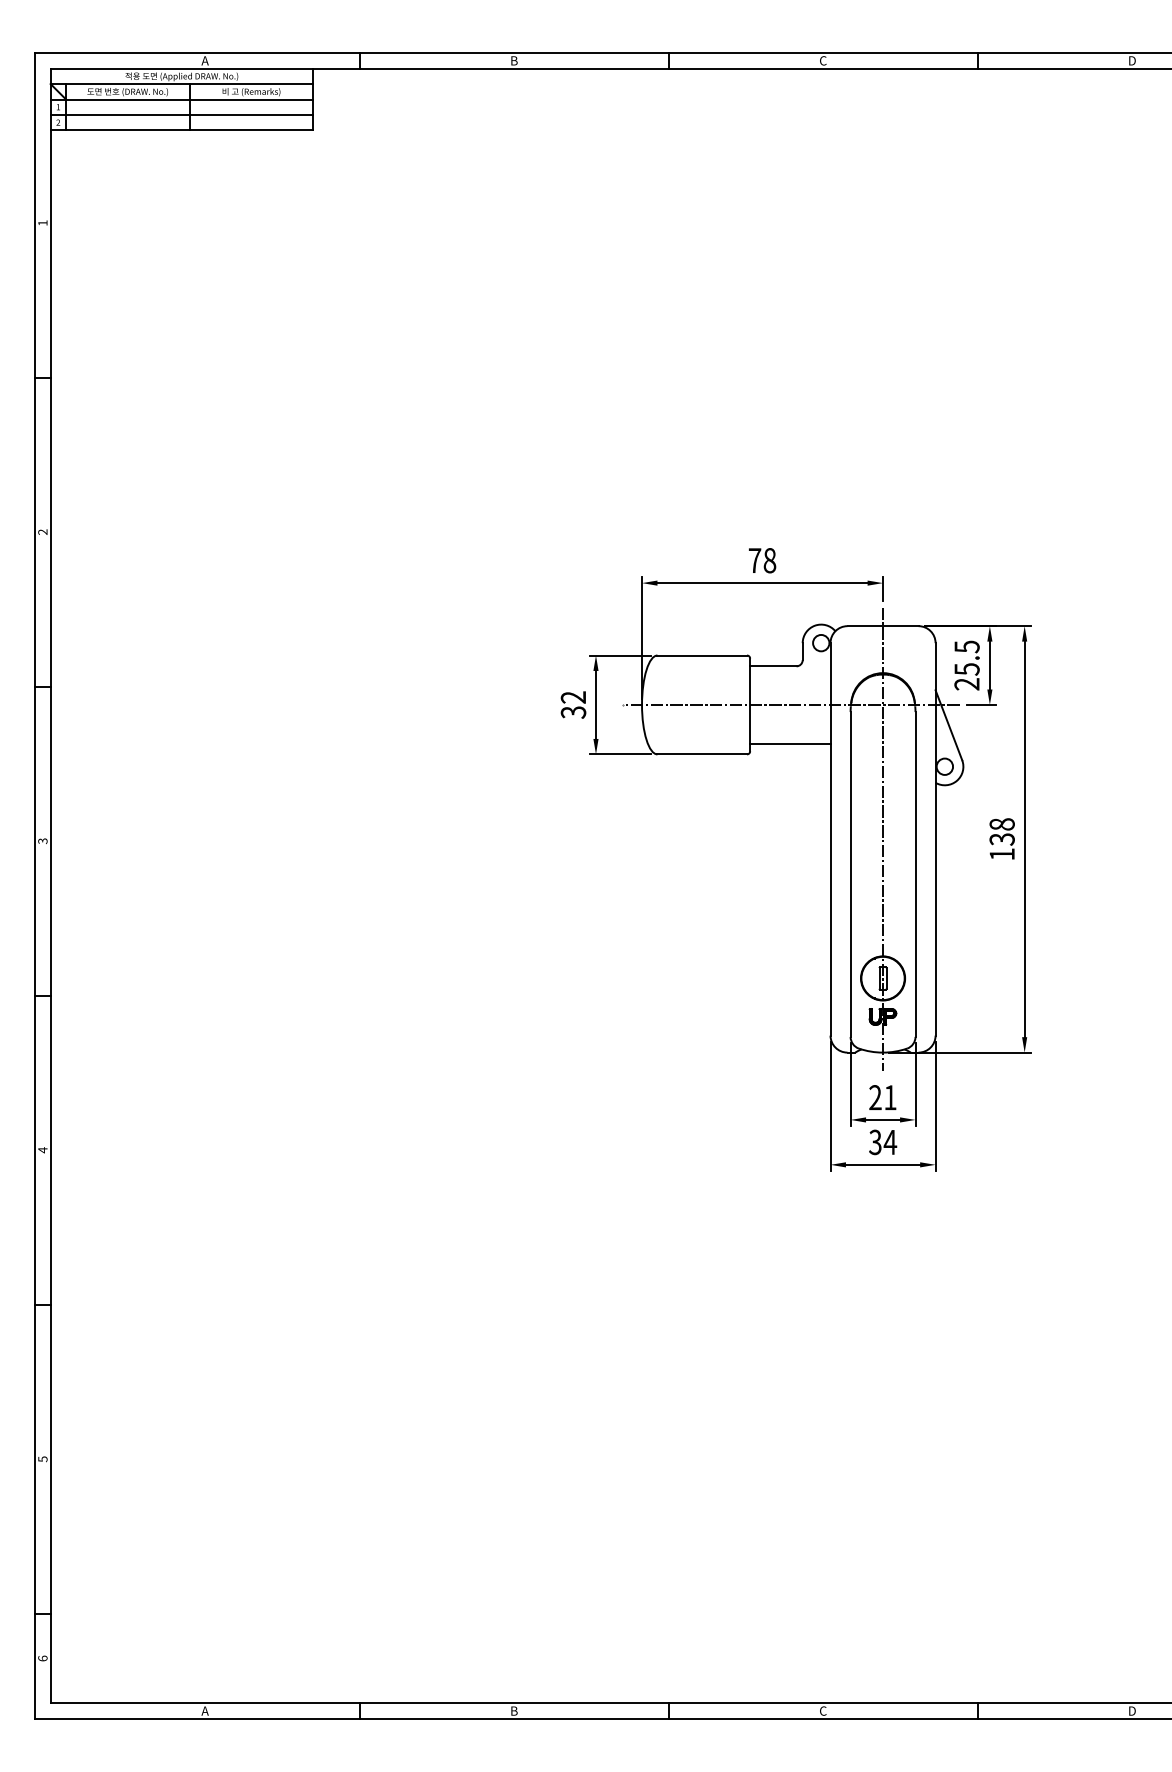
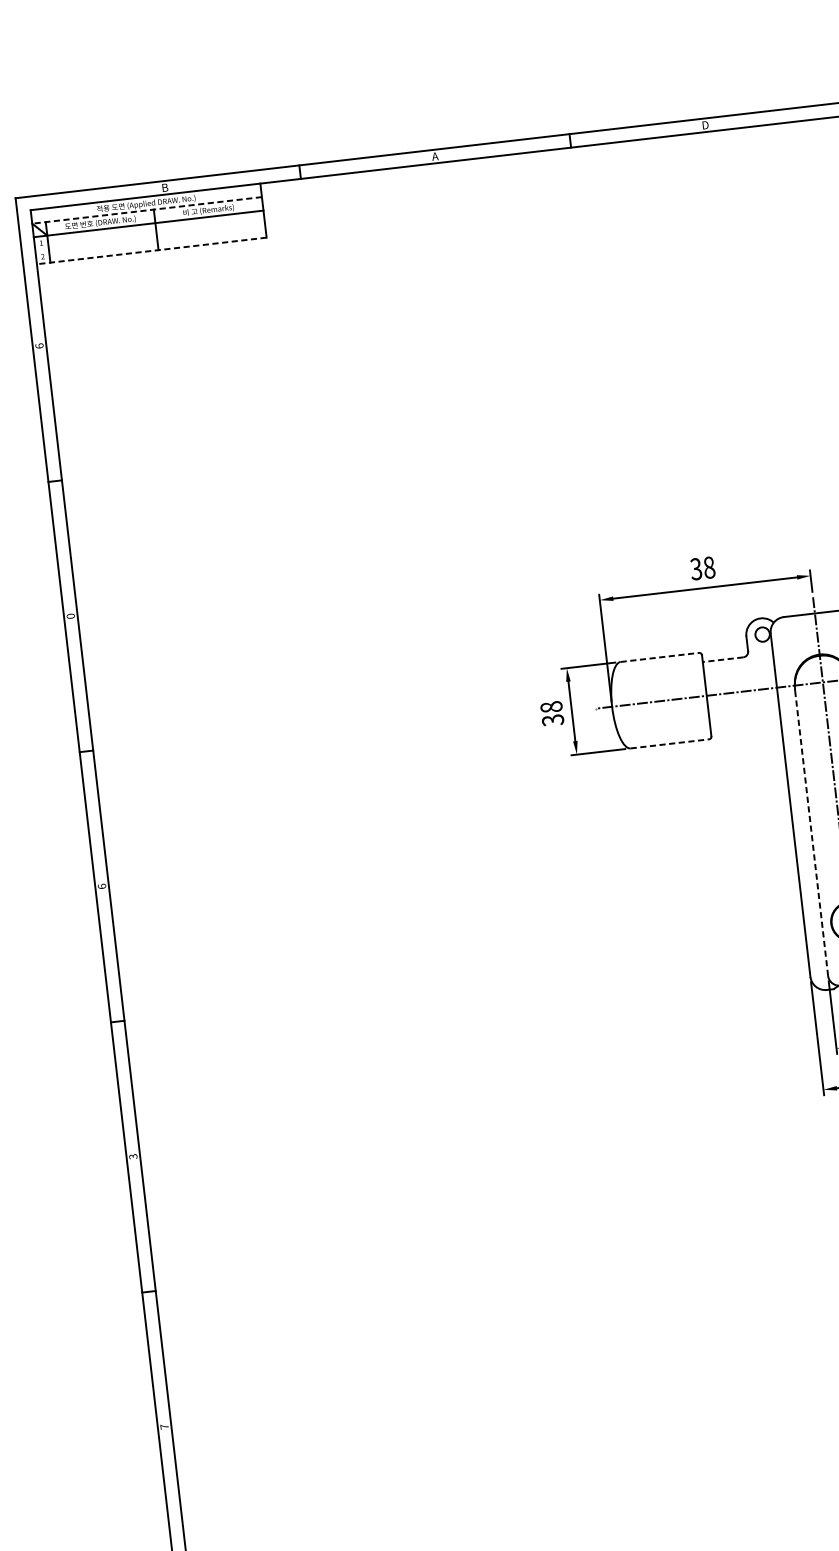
text: (204, 60) -> (164, 187), A -> B
text: (513, 60) -> (434, 156), B -> A
text: (823, 60) -> (705, 124), C -> D
line: (181, 84) -> (146, 210), solid -> dashed
line: (181, 114) -> (149, 237), removed
line: (181, 130) -> (151, 251), solid -> dashed
text: (42, 222) -> (39, 345), 1 -> 6
text: (42, 531) -> (70, 615), 2 -> 0
text: (754, 560) -> (695, 569), 78 -> 38
line: (702, 655) -> (660, 657), solid -> dashed
line: (772, 666) -> (722, 659), solid -> dashed
text: (573, 697) -> (551, 707), 32 -> 38
line: (790, 743) -> (745, 725), removed
line: (702, 754) -> (670, 743), solid -> dashed
text: (42, 841) -> (101, 886), 3 -> 6
line: (850, 874) -> (811, 833), solid -> dashed
text: (42, 1150) -> (133, 1156), 4 -> 3
text: (42, 1459) -> (164, 1427), 5 -> 7

